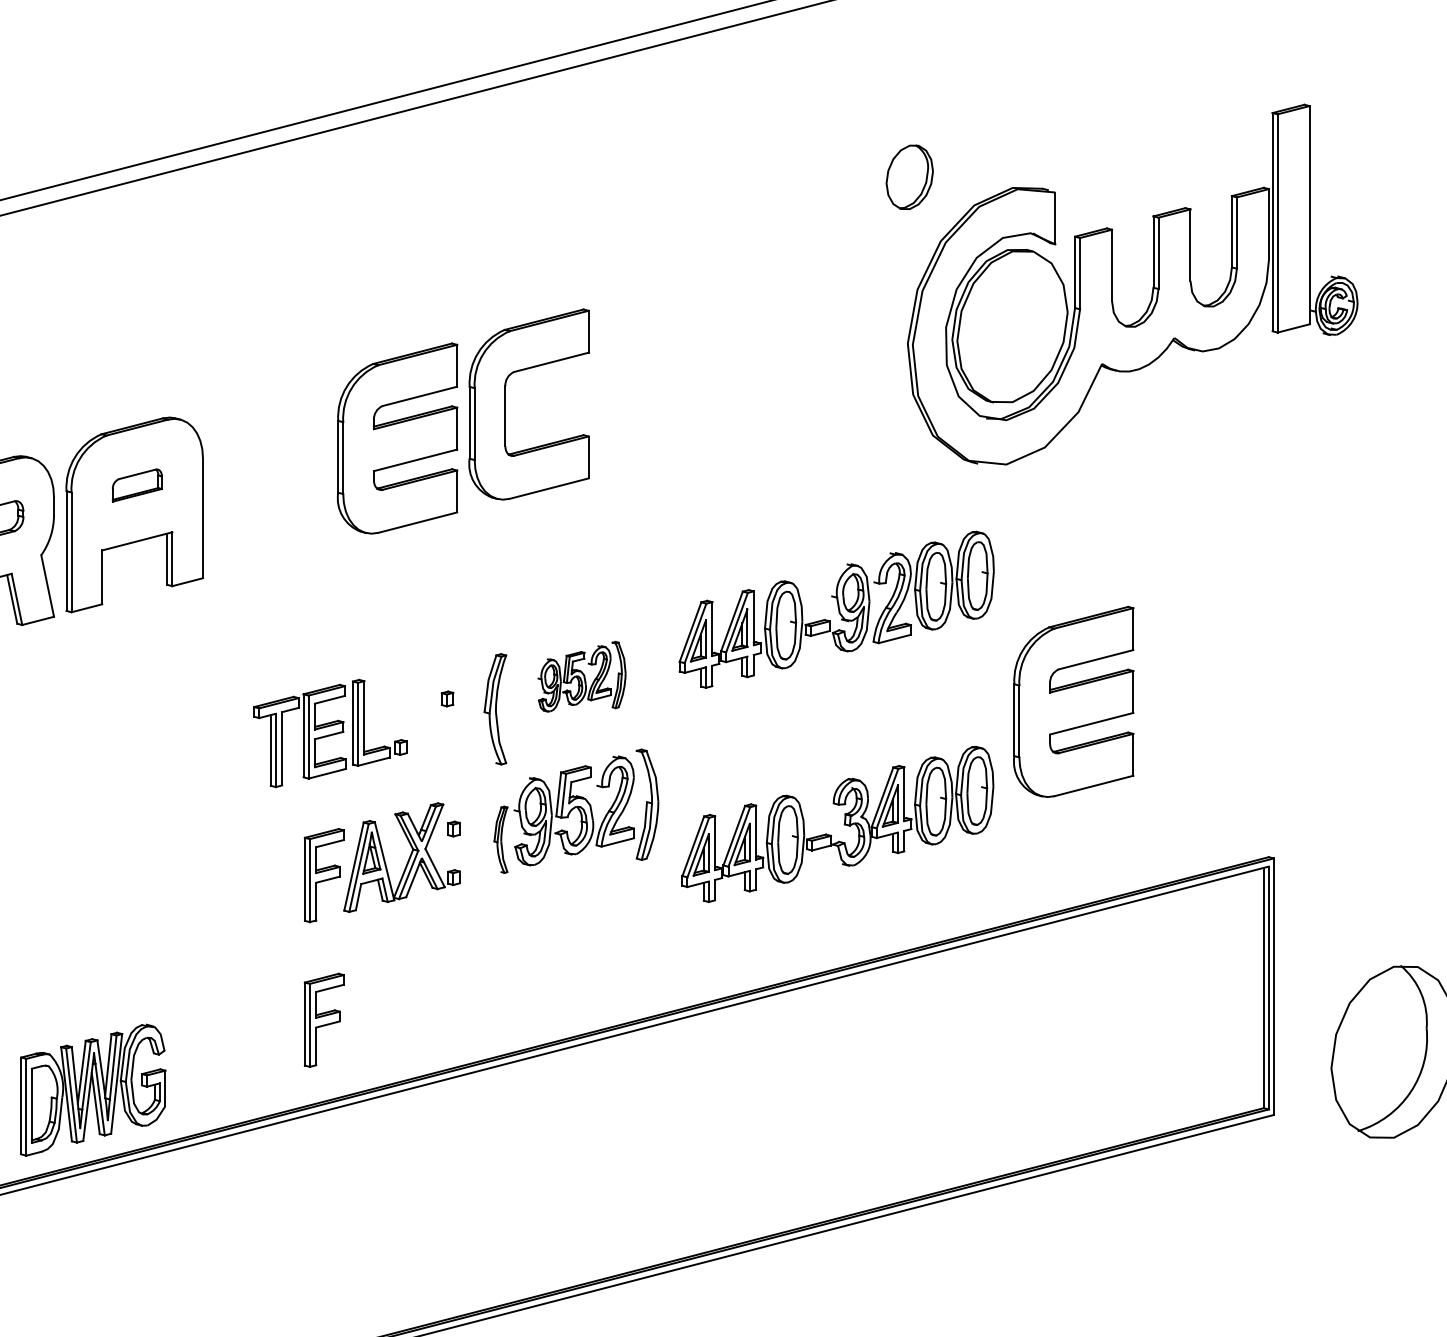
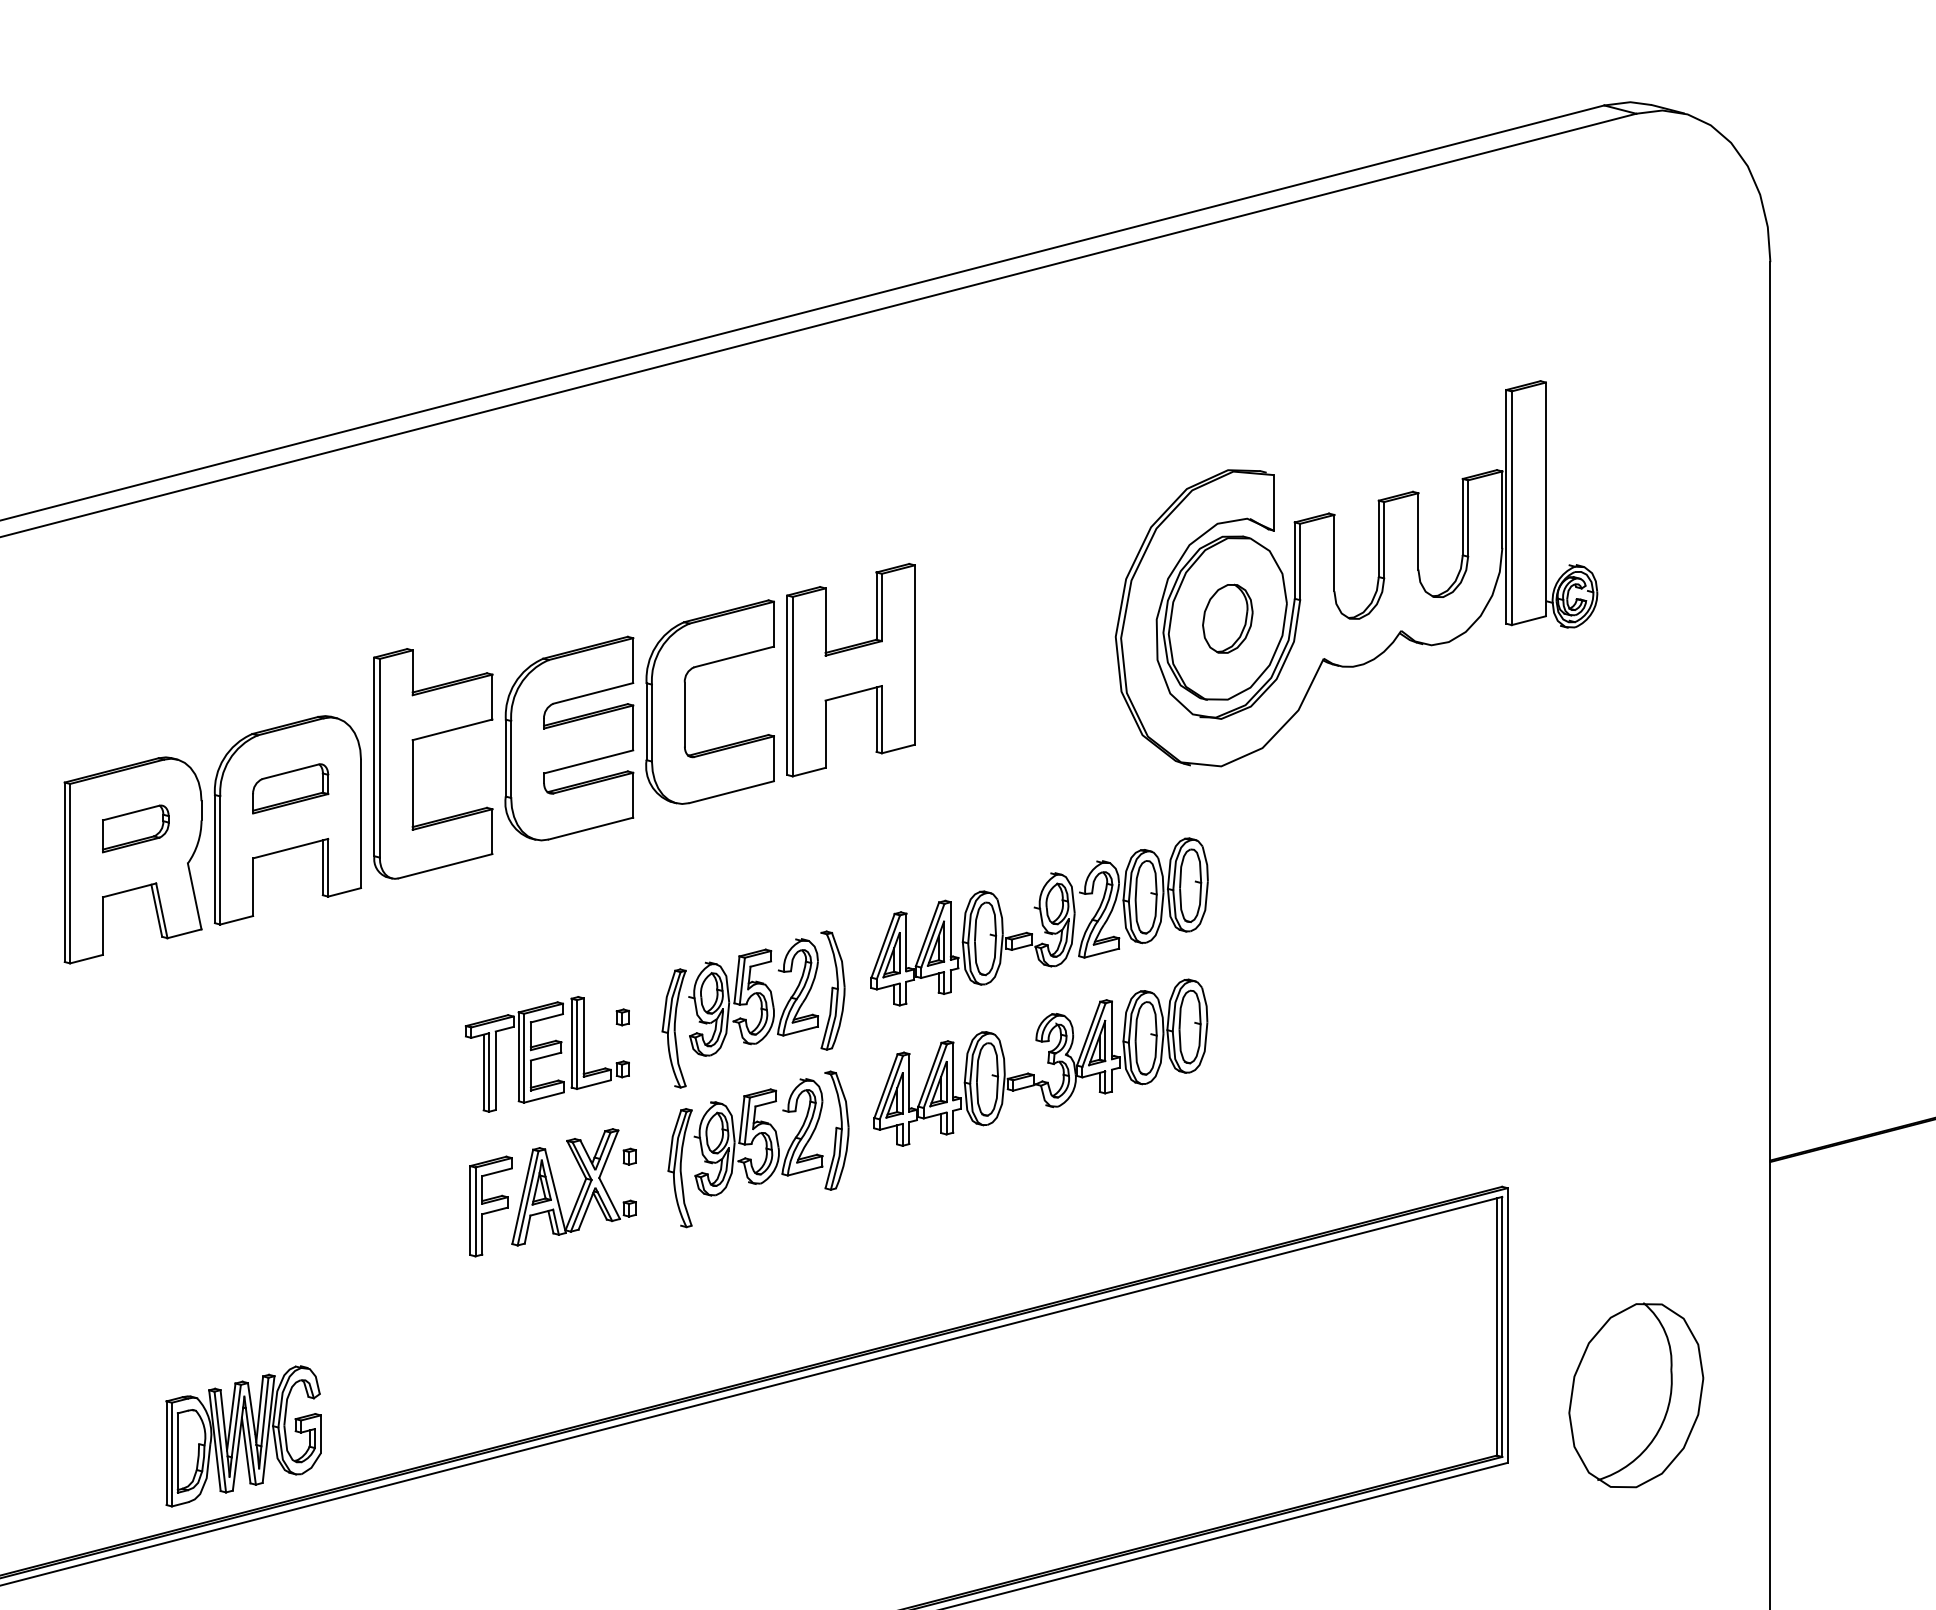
part: (909, 177) -> (1227, 618), moved
part: (660, 374) -> (850, 670), added
part: (251, 461) -> (413, 763), added
part: (137, 485) -> (290, 788), size x1.43
part: (581, 676) -> (766, 993), size x1.67
part: (1073, 701) -> (1293, 1020), removed
part: (329, 733) -> (546, 1054), moved
part: (844, 824) -> (1047, 1062), moved
part: (500, 840) -> (679, 1168), size x1.67
part: (323, 1020) -> (490, 1361), removed

